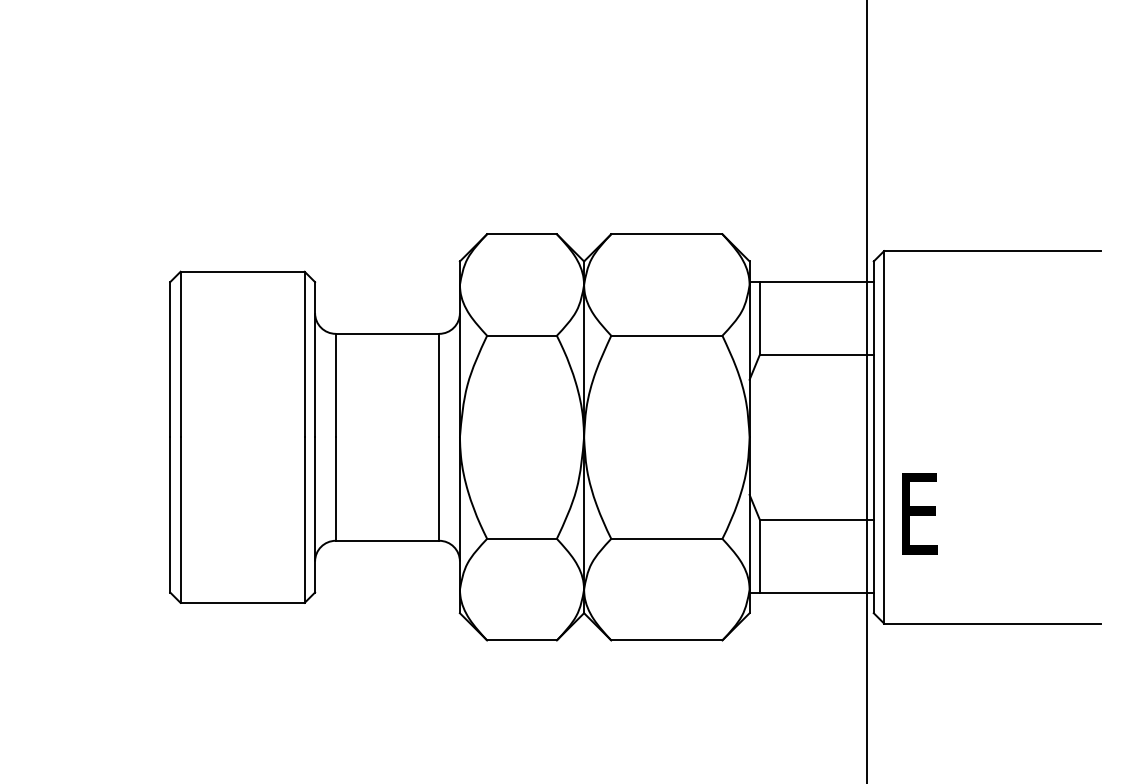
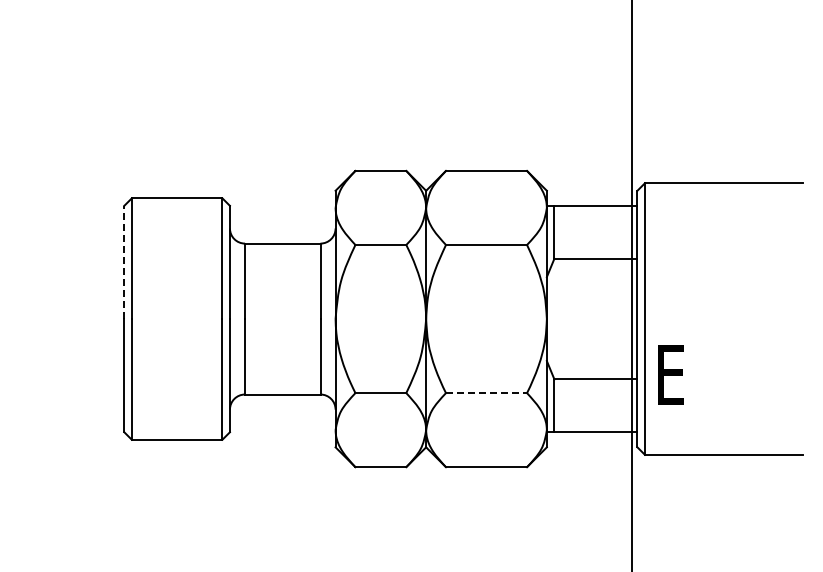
line: (170, 359) -> (124, 262), solid -> dashed
line: (666, 539) -> (486, 393), solid -> dashed

